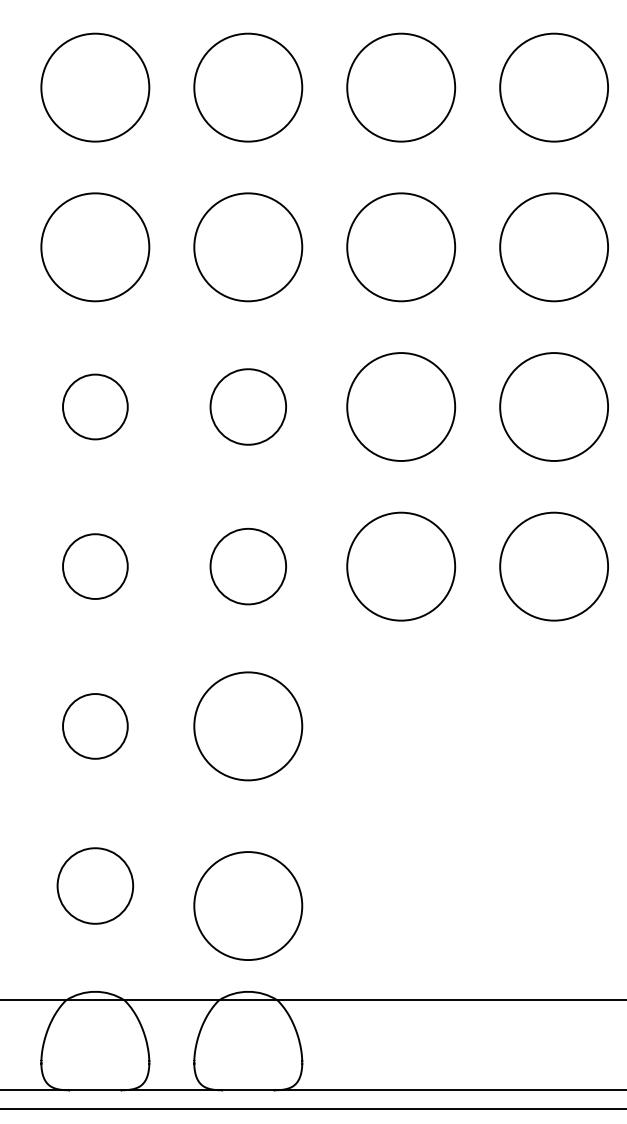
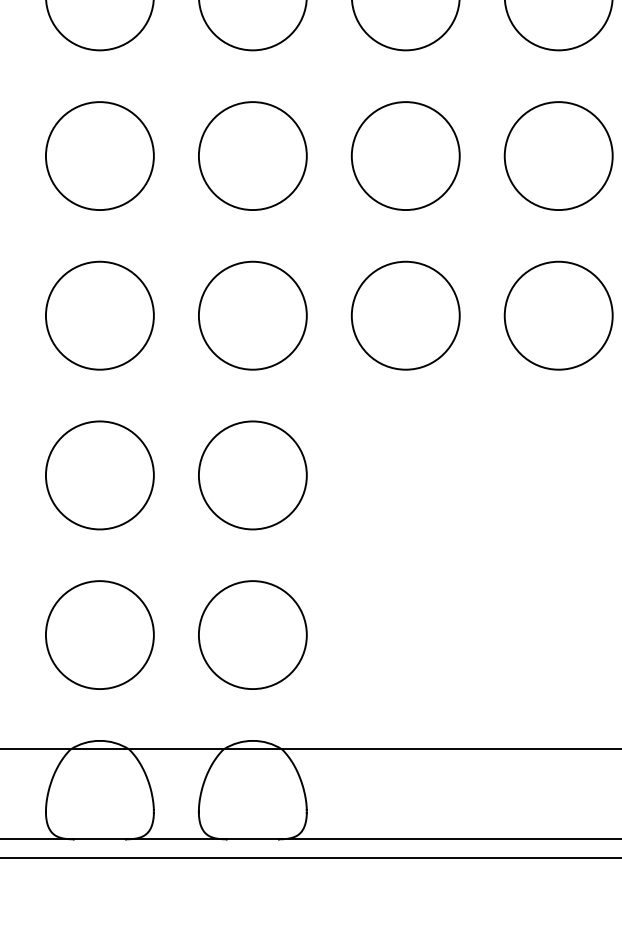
part: (95, 406) -> (100, 155), size x1.67
part: (248, 406) -> (253, 155), size x1.43
part: (95, 566) -> (100, 315), size x1.67
part: (248, 566) -> (253, 315), size x1.43
part: (95, 726) -> (100, 475), size x1.67
part: (95, 885) -> (100, 634), size x1.43
part: (248, 905) -> (253, 634), moved

